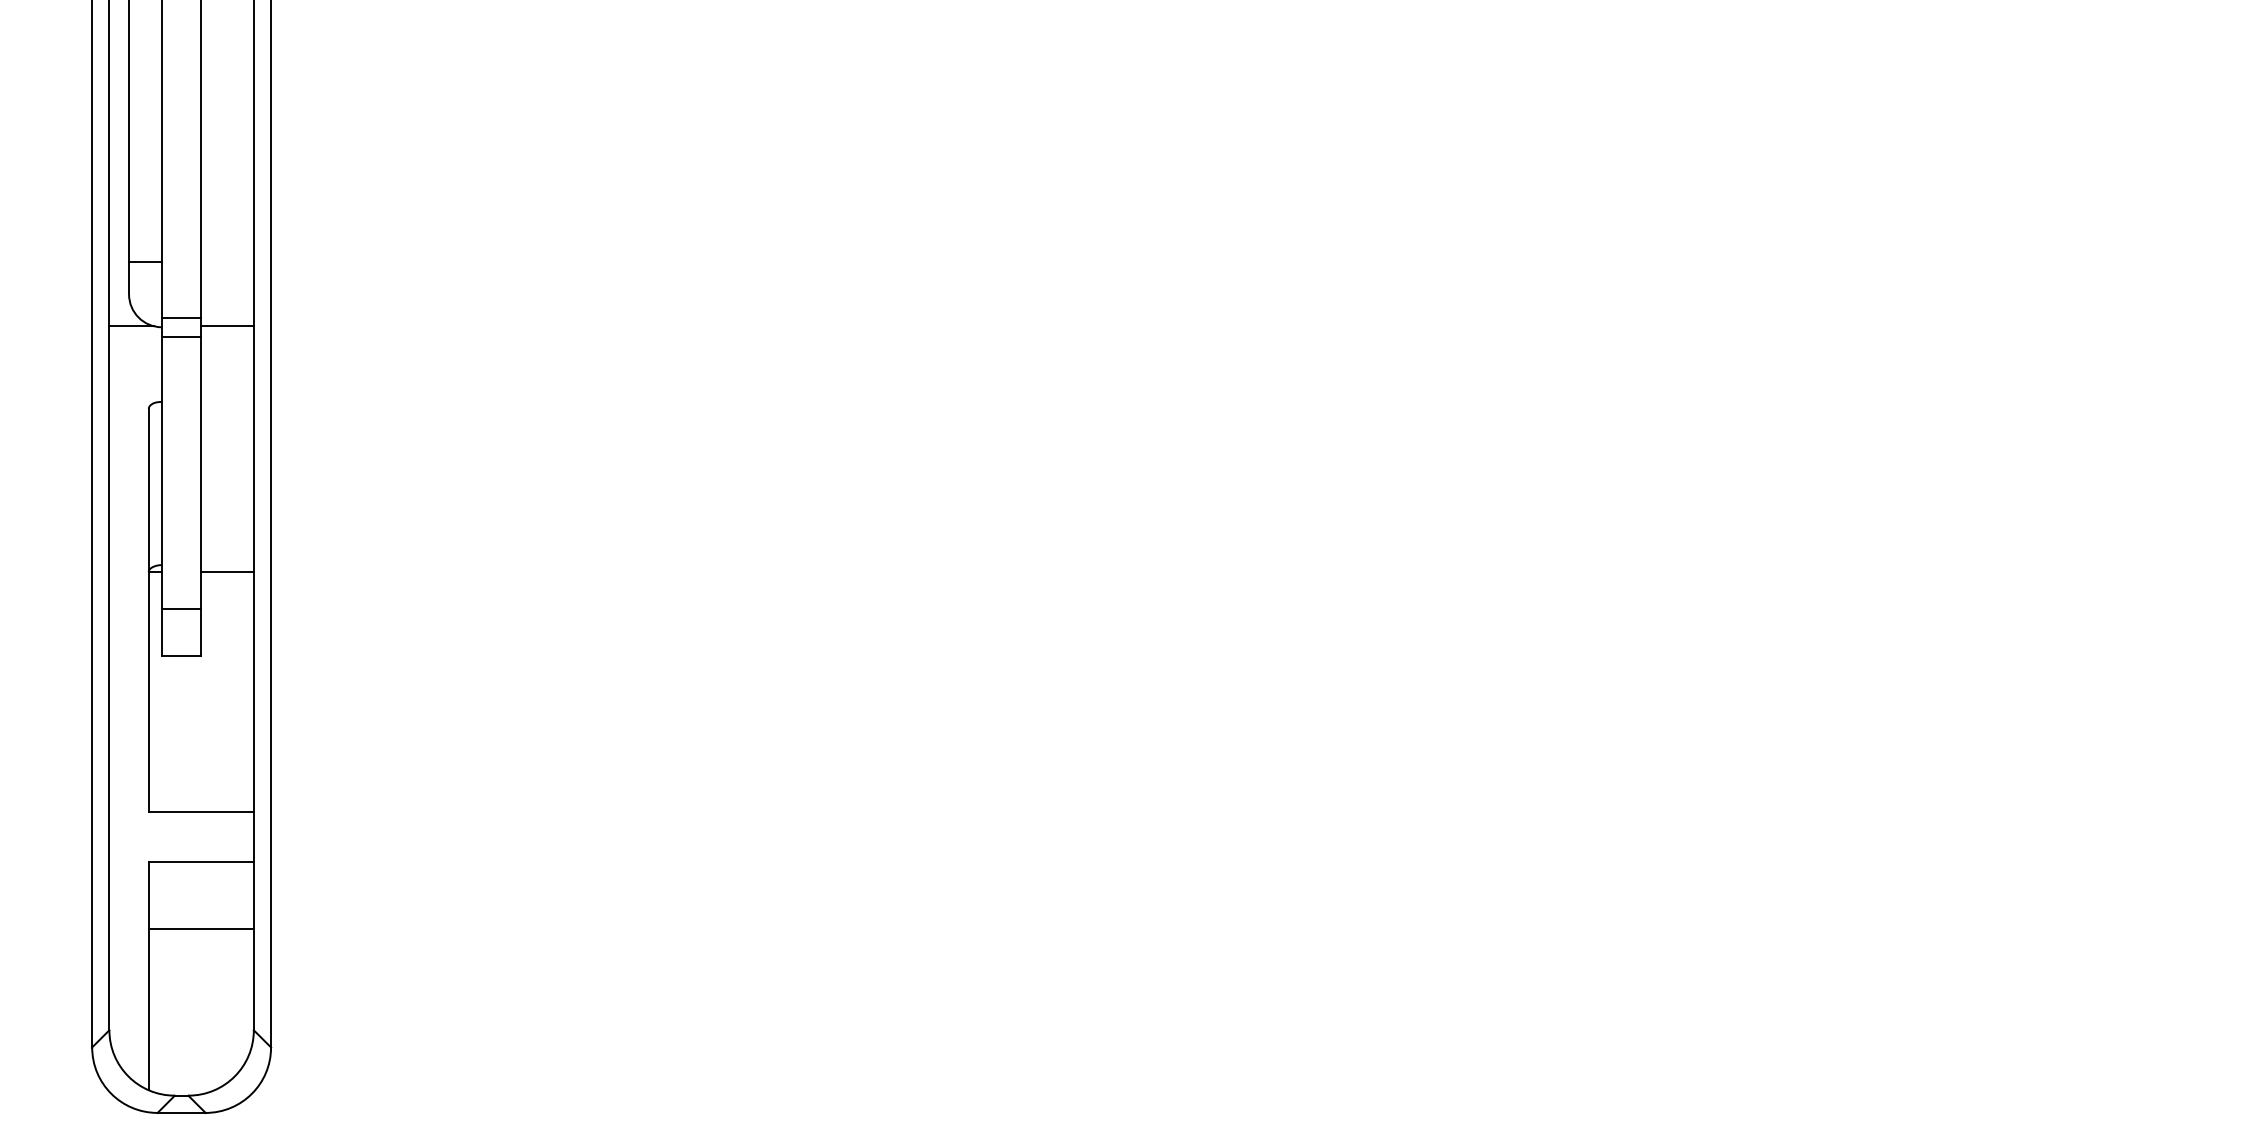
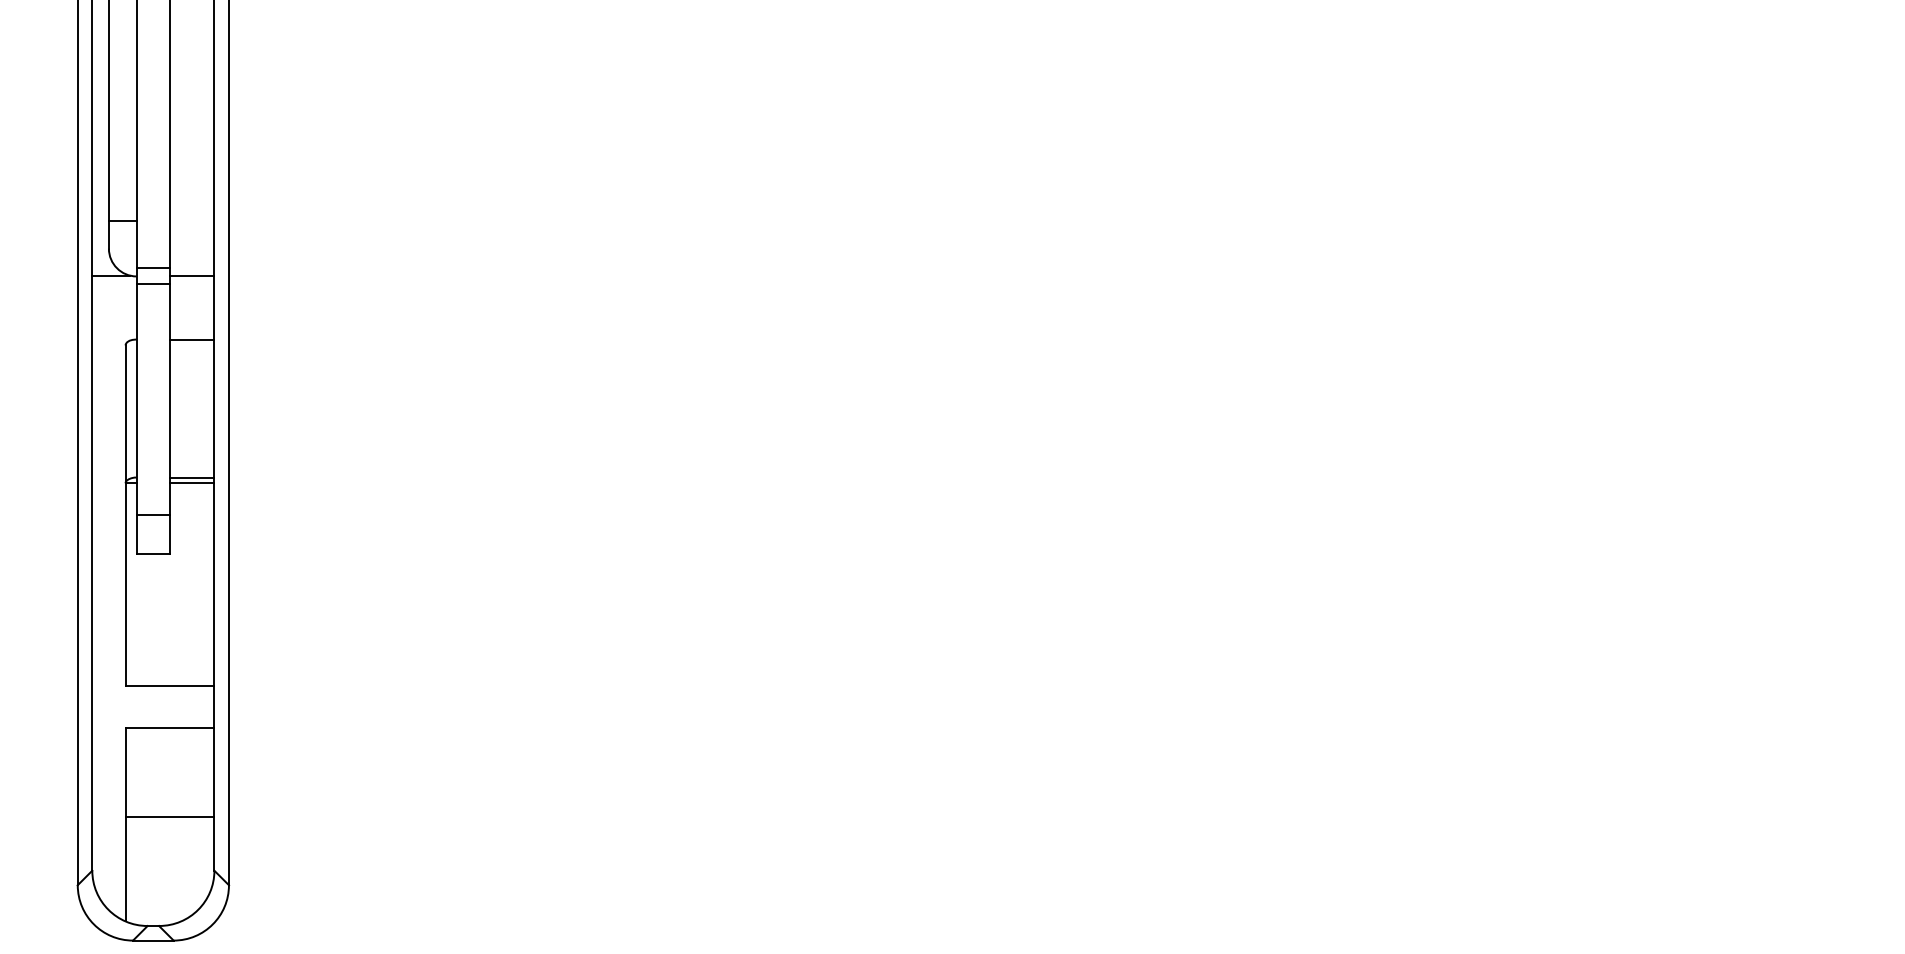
line: (227, 401) -> (192, 339), added
line: (227, 565) -> (192, 477), added
line: (200, 928) -> (169, 816), moved

